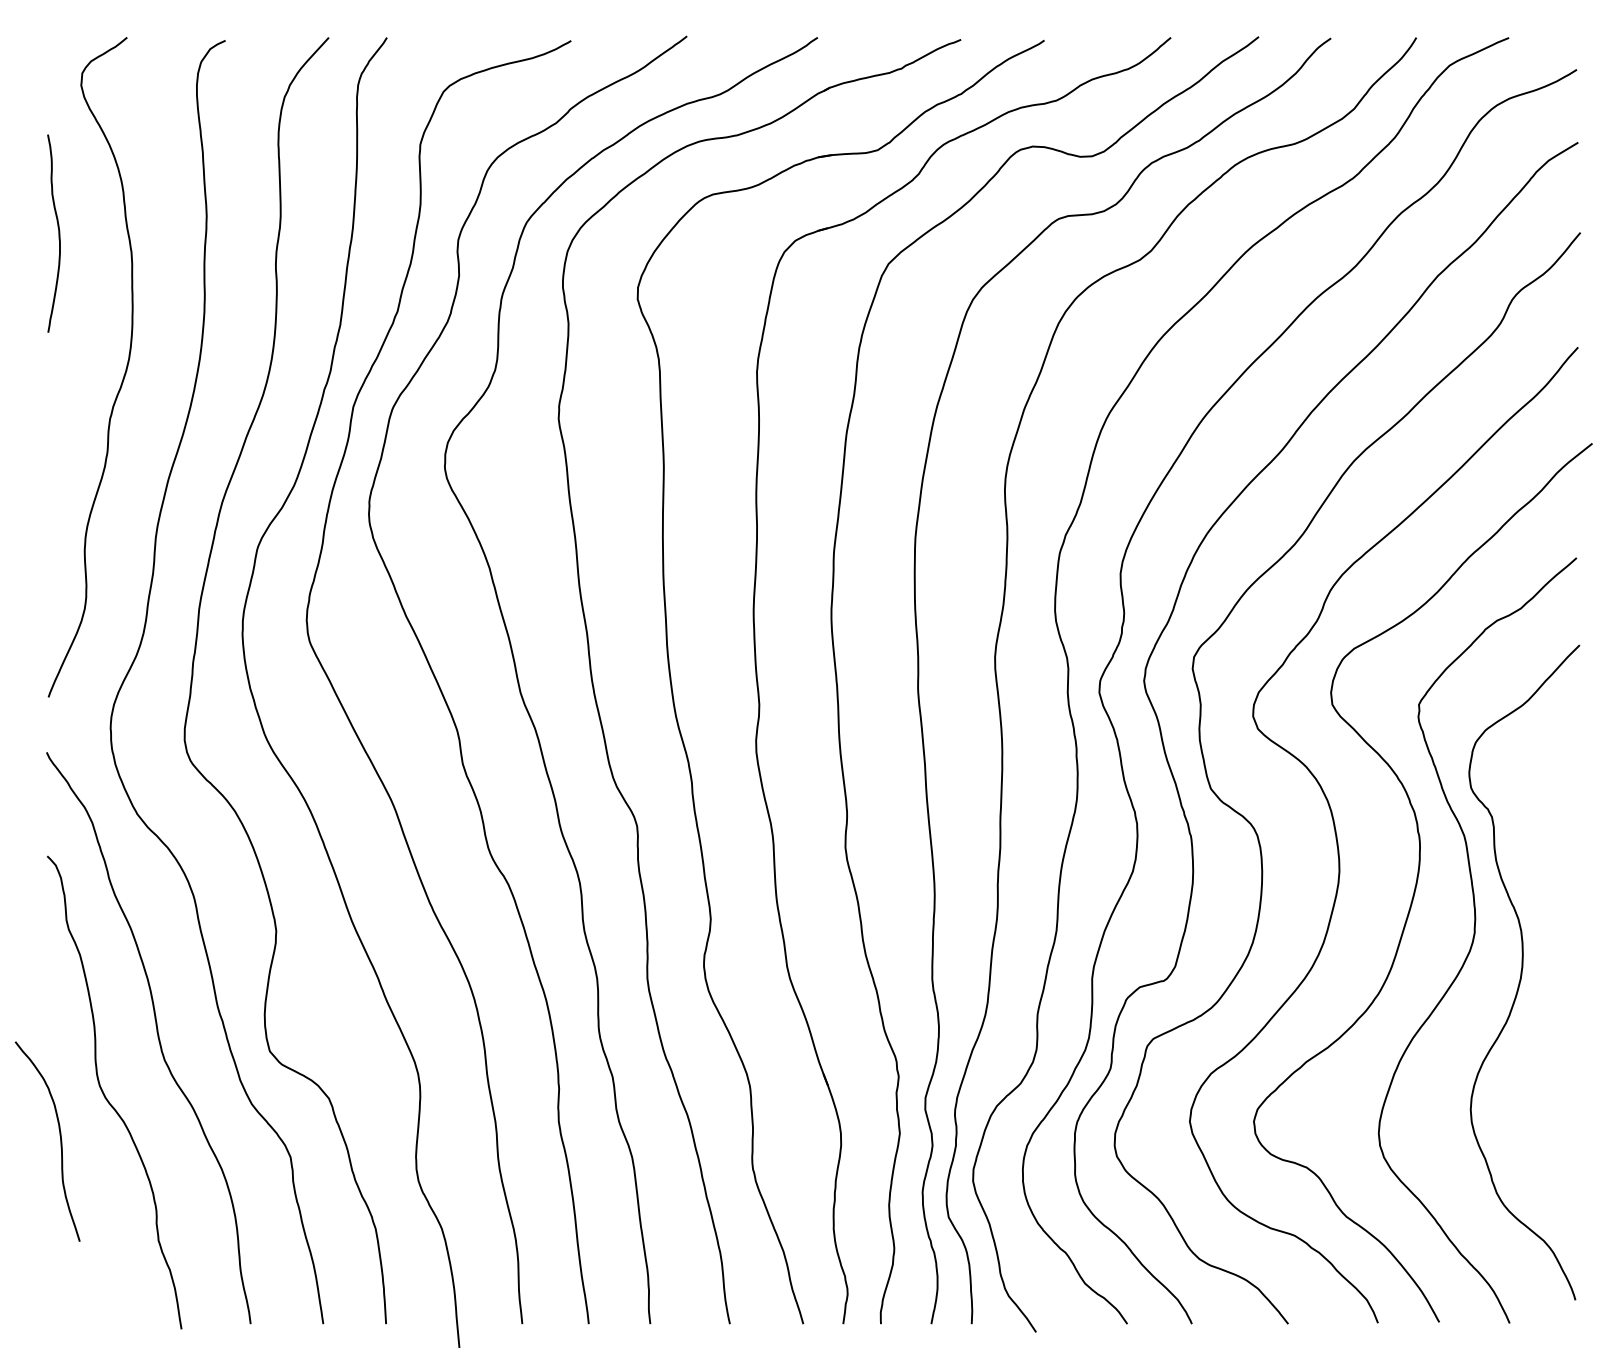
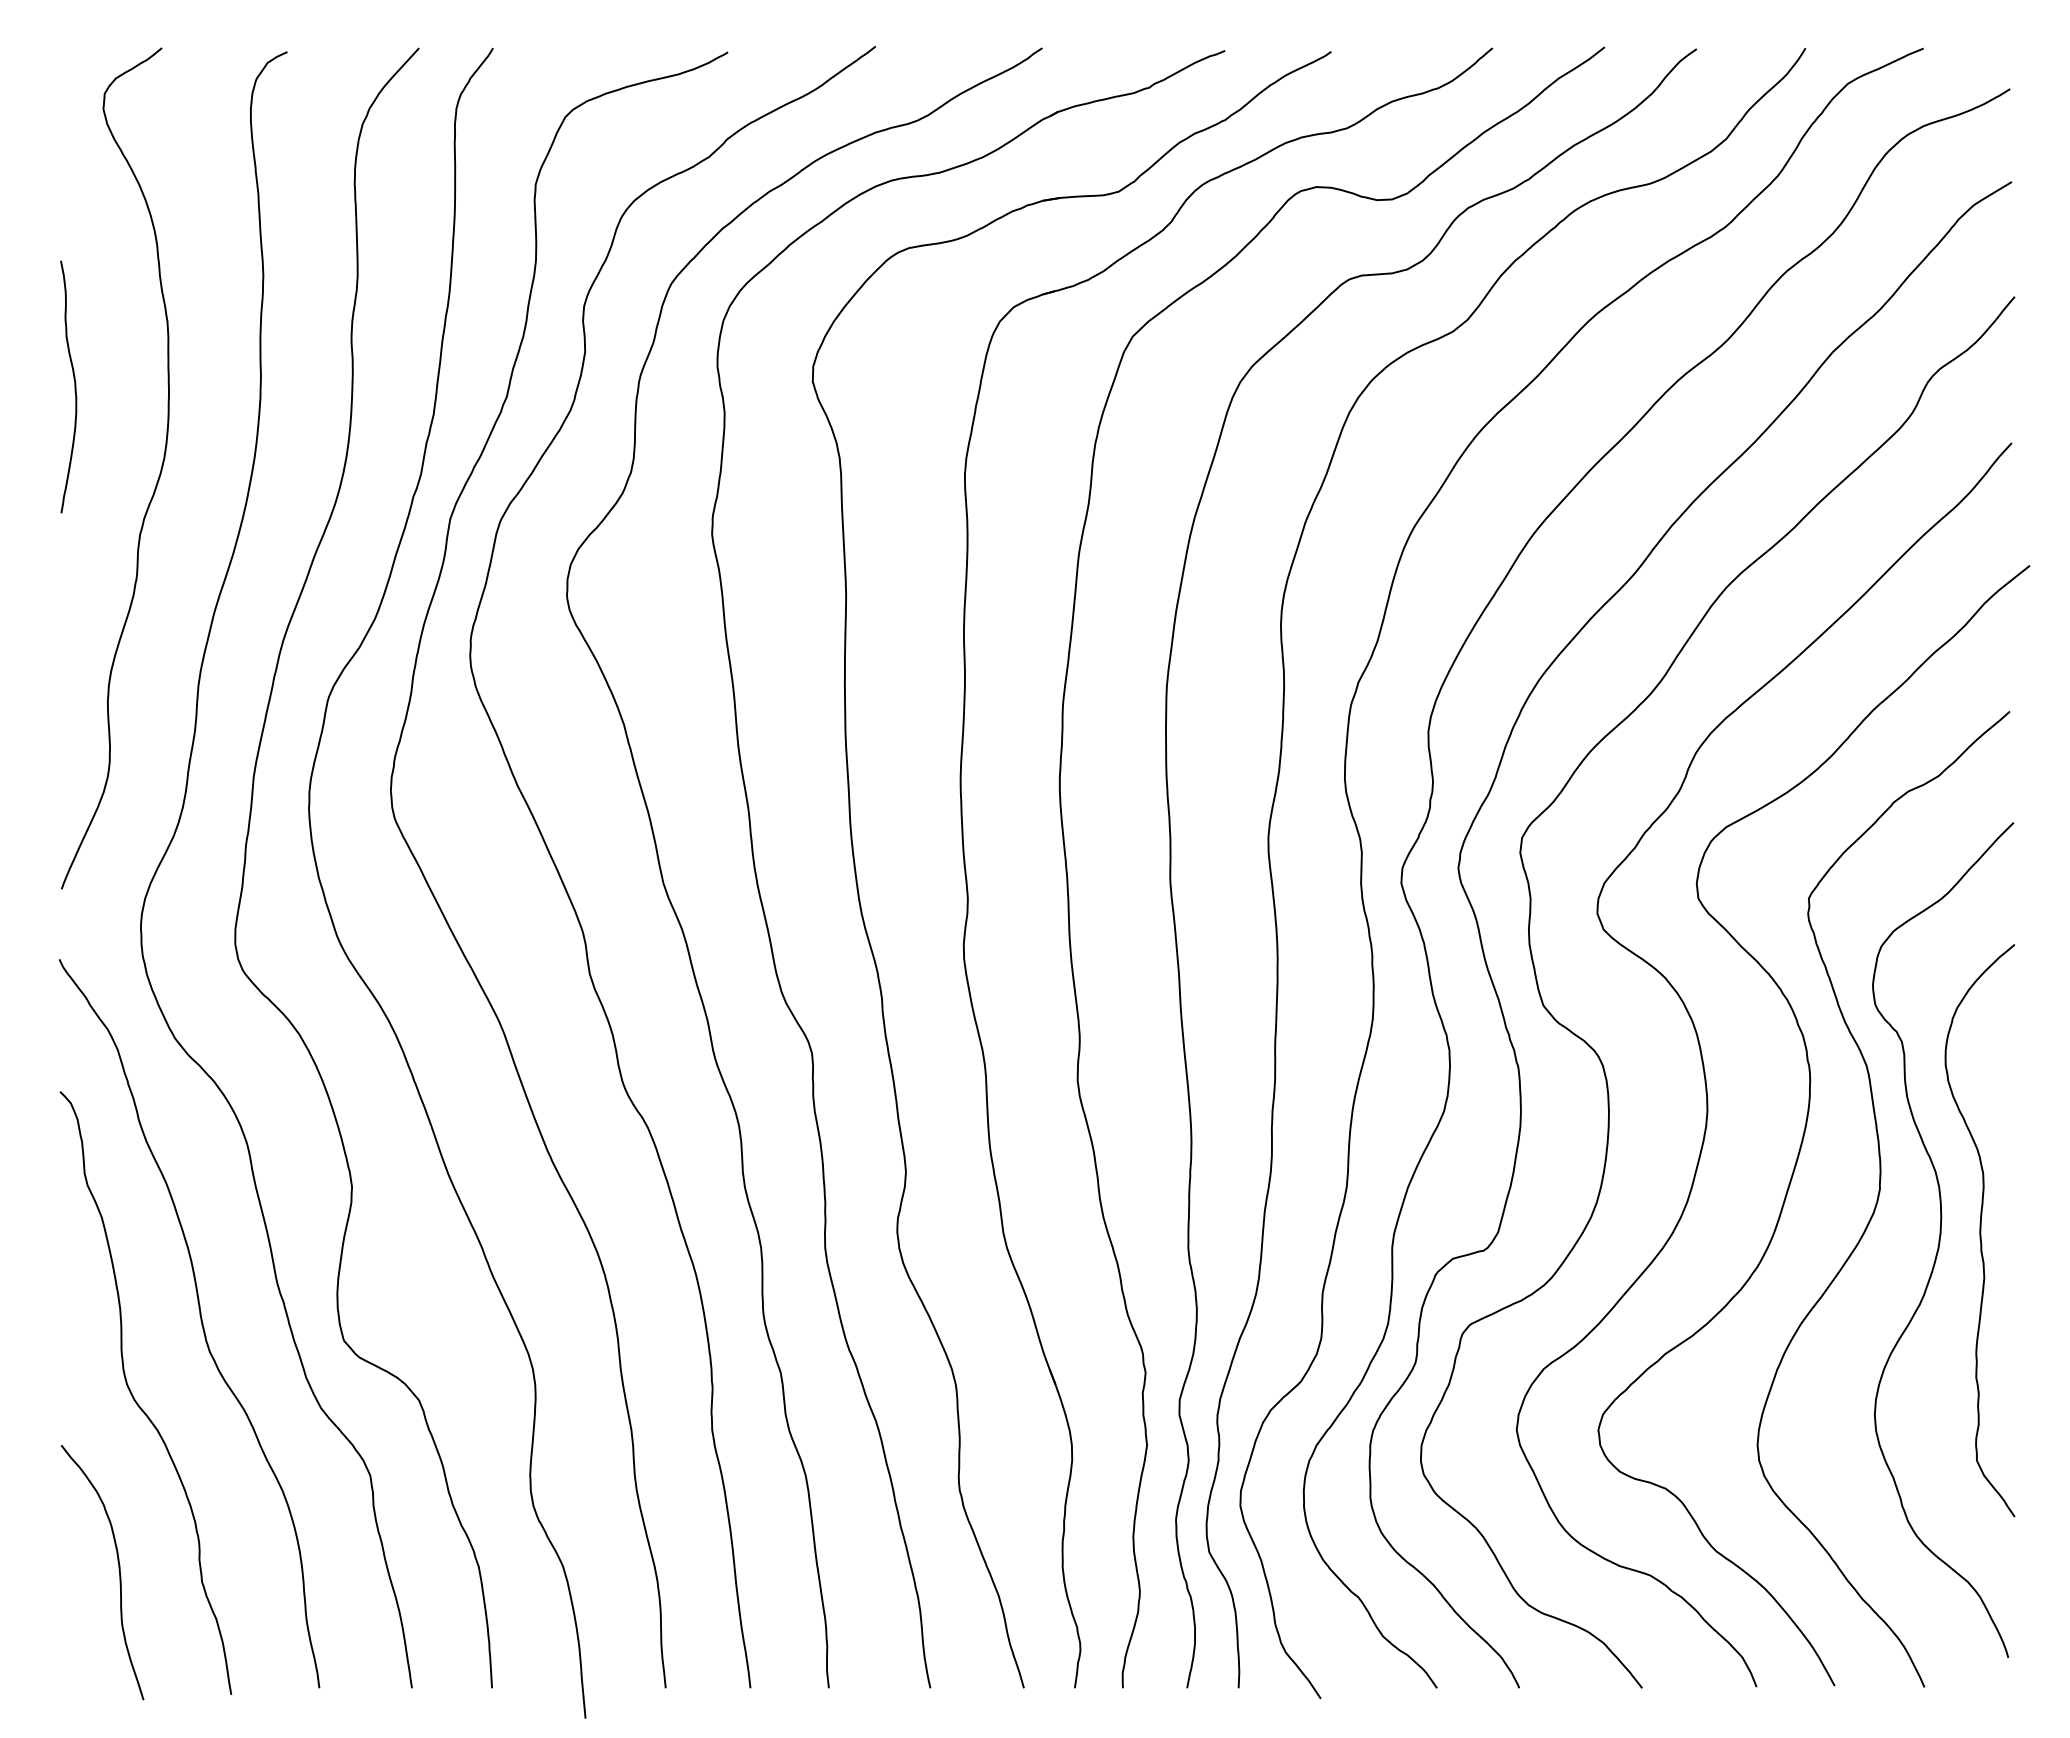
curve: (58, 233) -> (74, 386), moved
curve: (1552, 965) -> (1979, 1230), added
curve: (60, 1139) -> (118, 1570), moved

